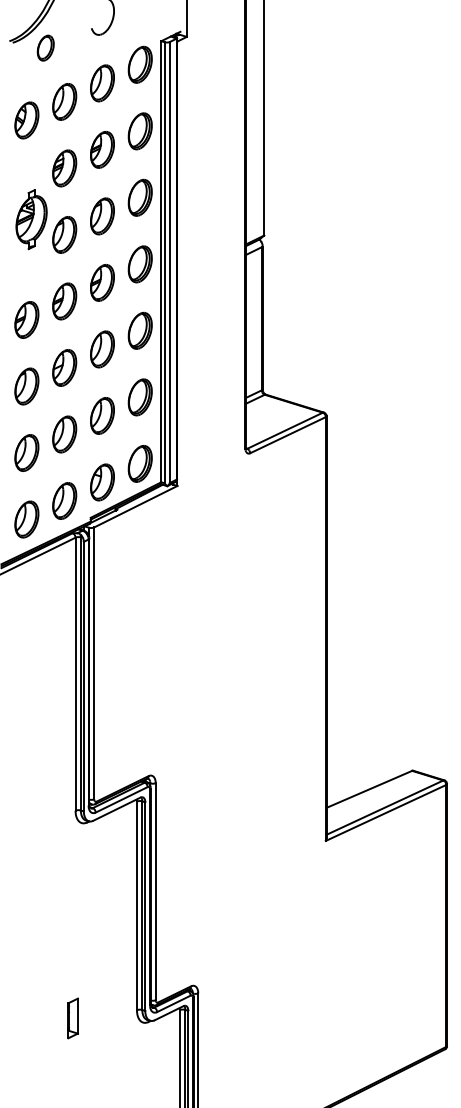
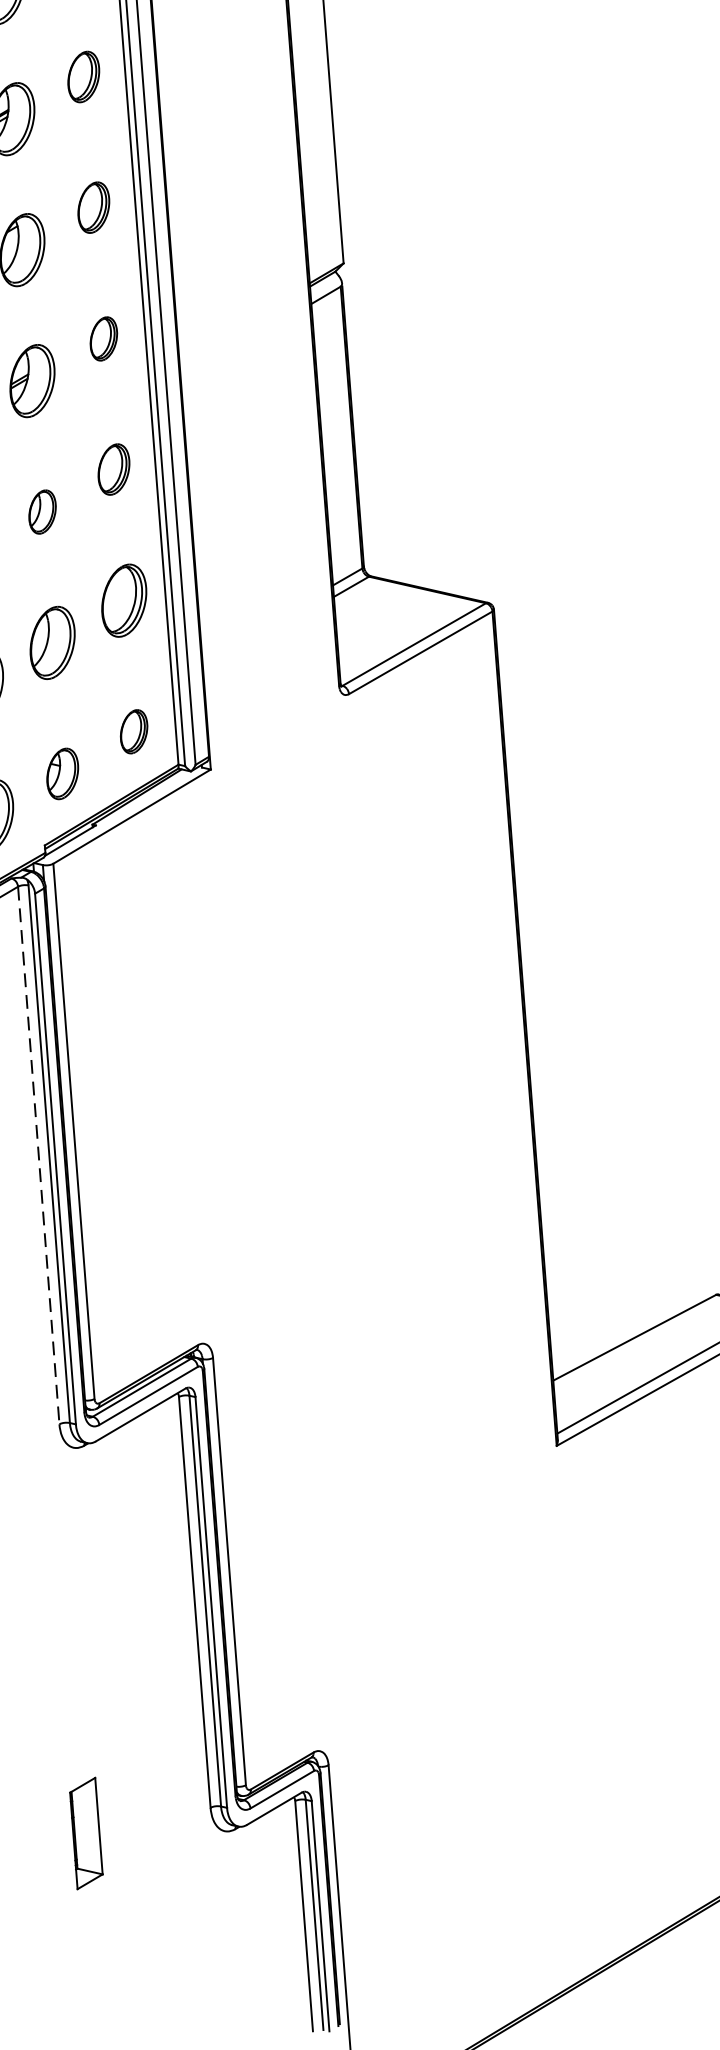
part: (139, 131) -> (82, 77), size x0.7
part: (139, 197) -> (92, 207), size x0.7
part: (139, 264) -> (102, 339), size x0.6
part: (139, 330) -> (112, 469), size x0.7
part: (102, 349) -> (42, 512), size x0.6
part: (139, 463) -> (132, 731), size x0.6
part: (102, 482) -> (62, 774), size x0.7
line: (75, 674) -> (38, 1156), solid -> dashed
part: (72, 1018) -> (84, 1833), size x1.4

